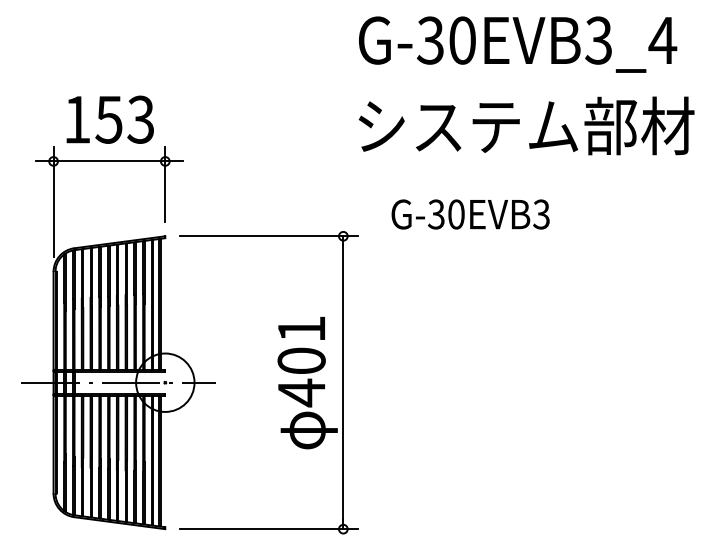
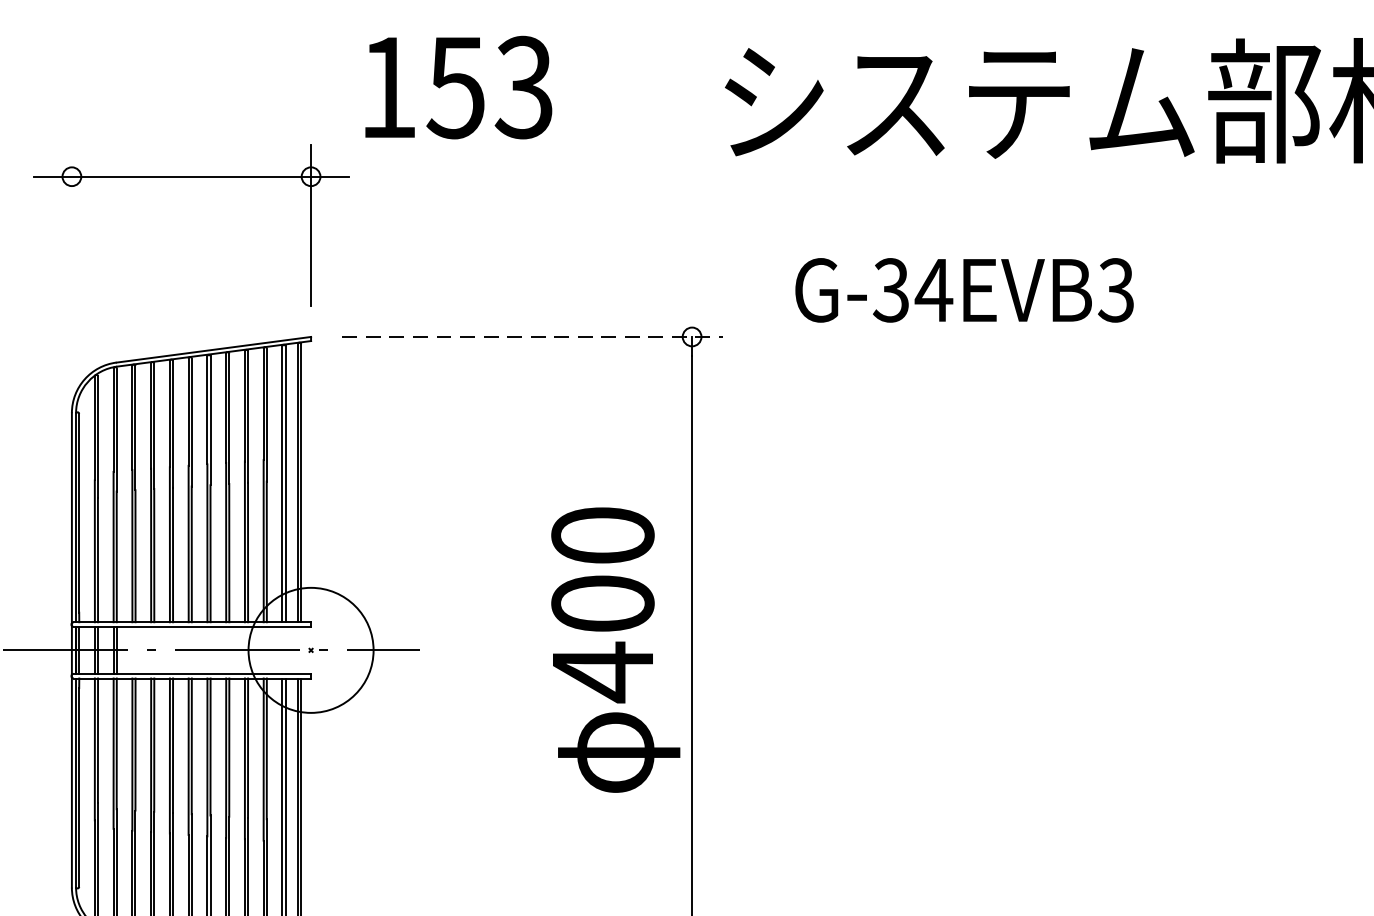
text: (109, 119) -> (456, 86), moved
line: (53, 201) -> (71, 262), removed
text: (456, 214) -> (934, 290), G-30EVB3 -> G-34EVB3
line: (269, 236) -> (534, 337), solid -> dashed
text: (301, 329) -> (602, 536), 401 -> 400

